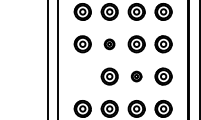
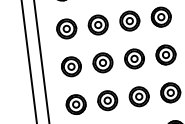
part: (109, 44) -> (98, 25), size x1.67
part: (82, 76) -> (71, 66), added
part: (136, 76) -> (134, 58), size x1.67

